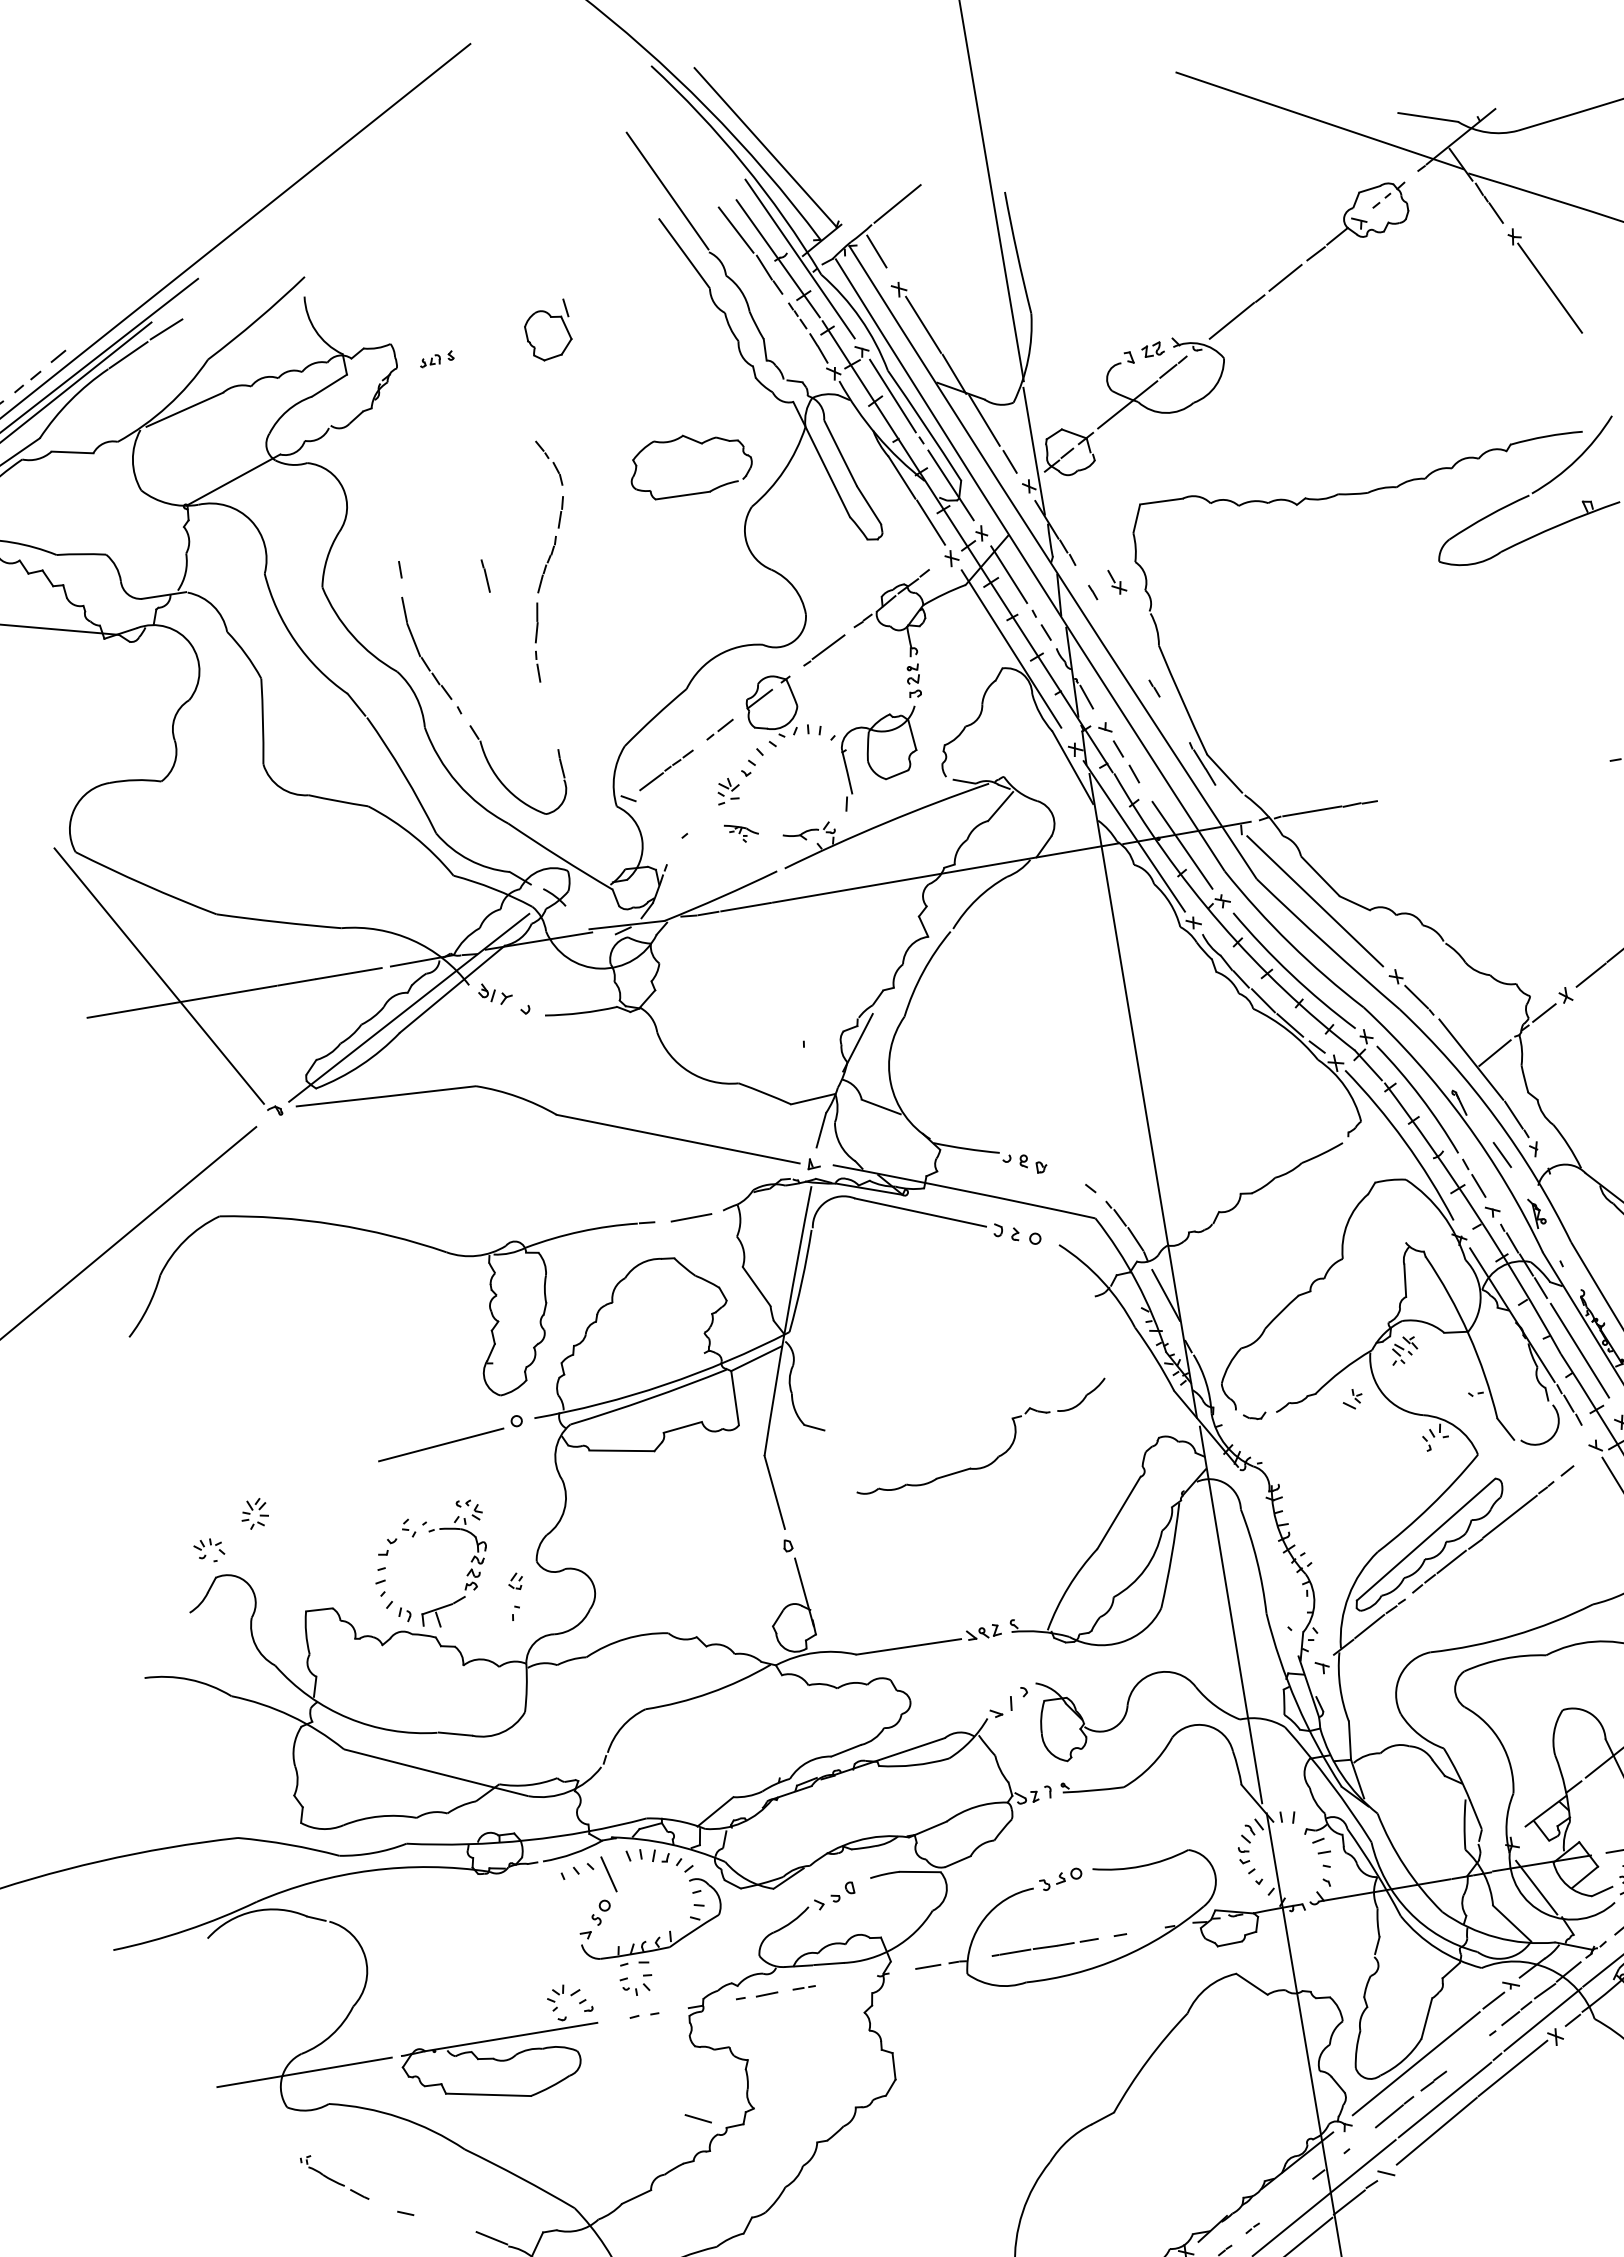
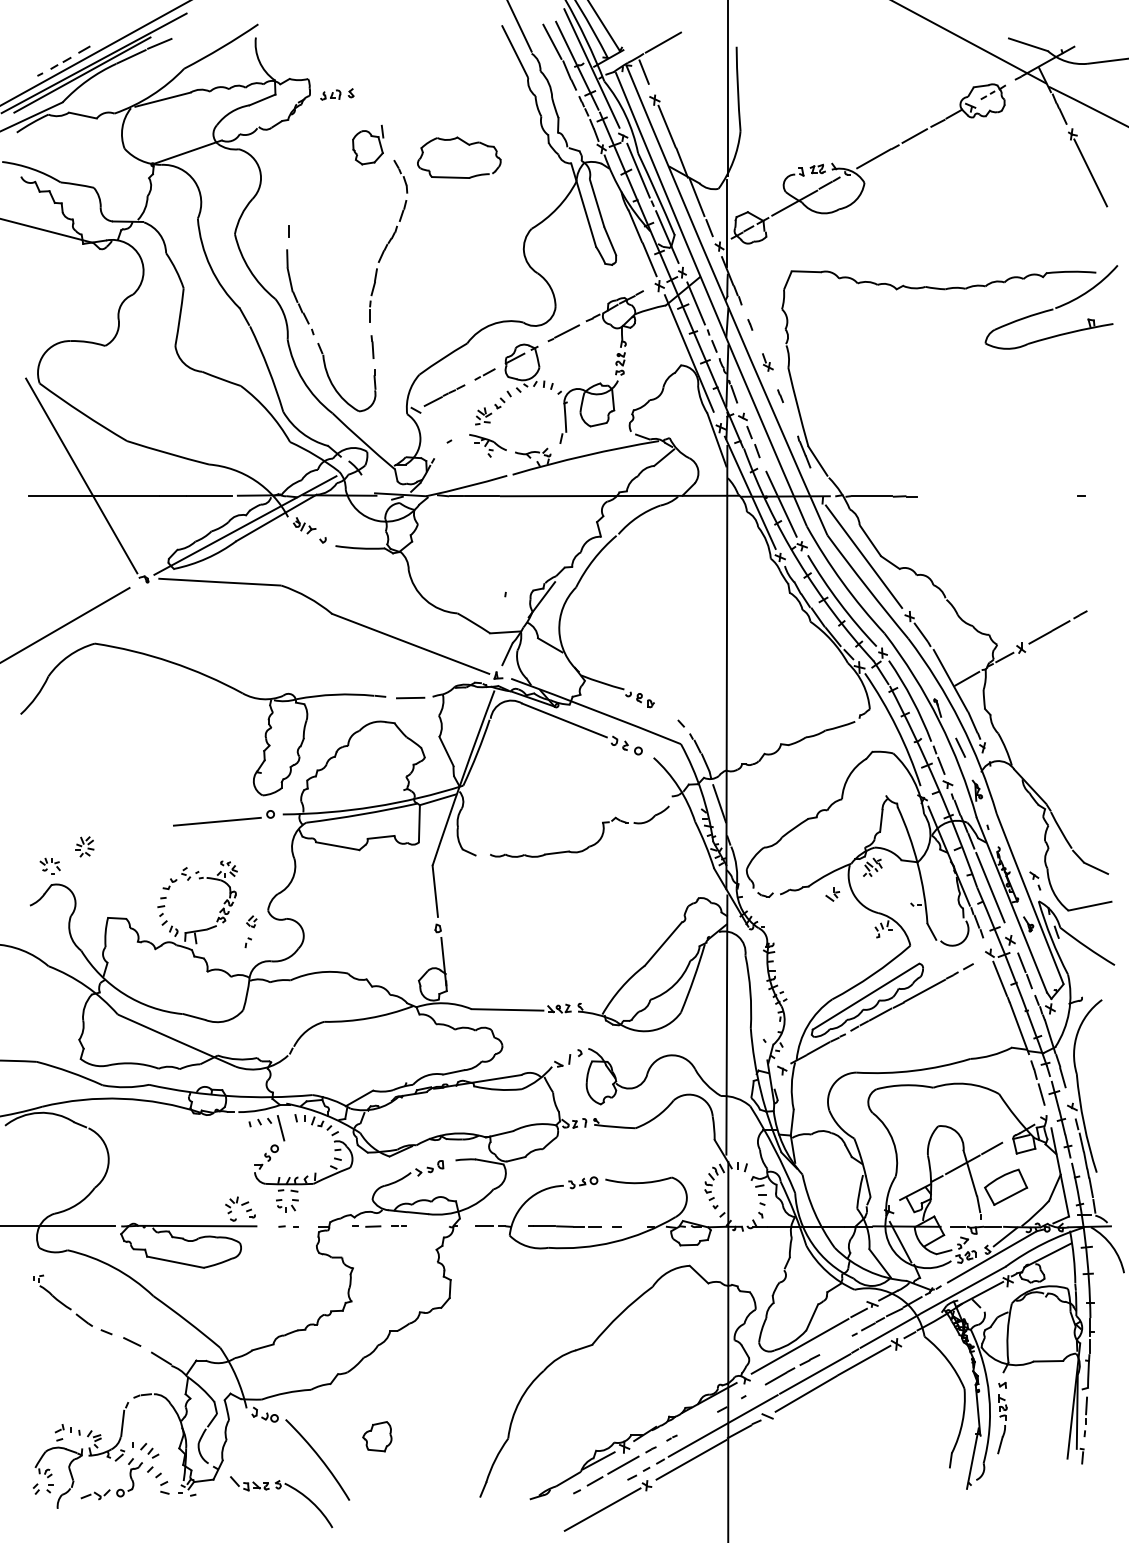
part: (548, 330) -> (368, 144), moved
part: (437, 359) -> (337, 94), size x1.43
part: (697, 443) -> (466, 144), moved
line: (485, 575) -> (372, 346), moved
part: (1116, 581) -> (767, 362), moved
part: (741, 832) -> (487, 445), size x1.67
part: (996, 1456) -> (587, 846), moved
line: (698, 2117) -> (132, 1341), moved
part: (333, 2178) -> (62, 1300), size x1.43

